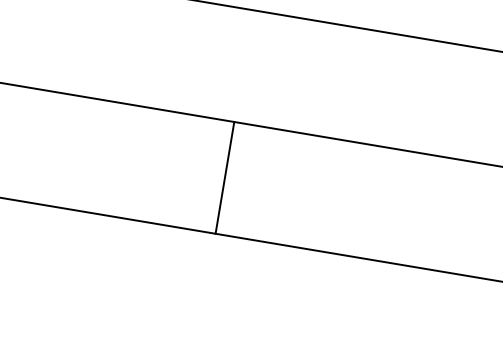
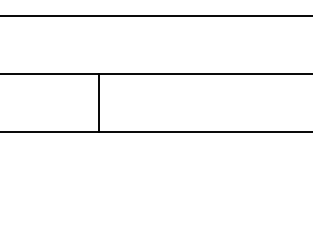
line: (225, 178) -> (99, 103), moved

